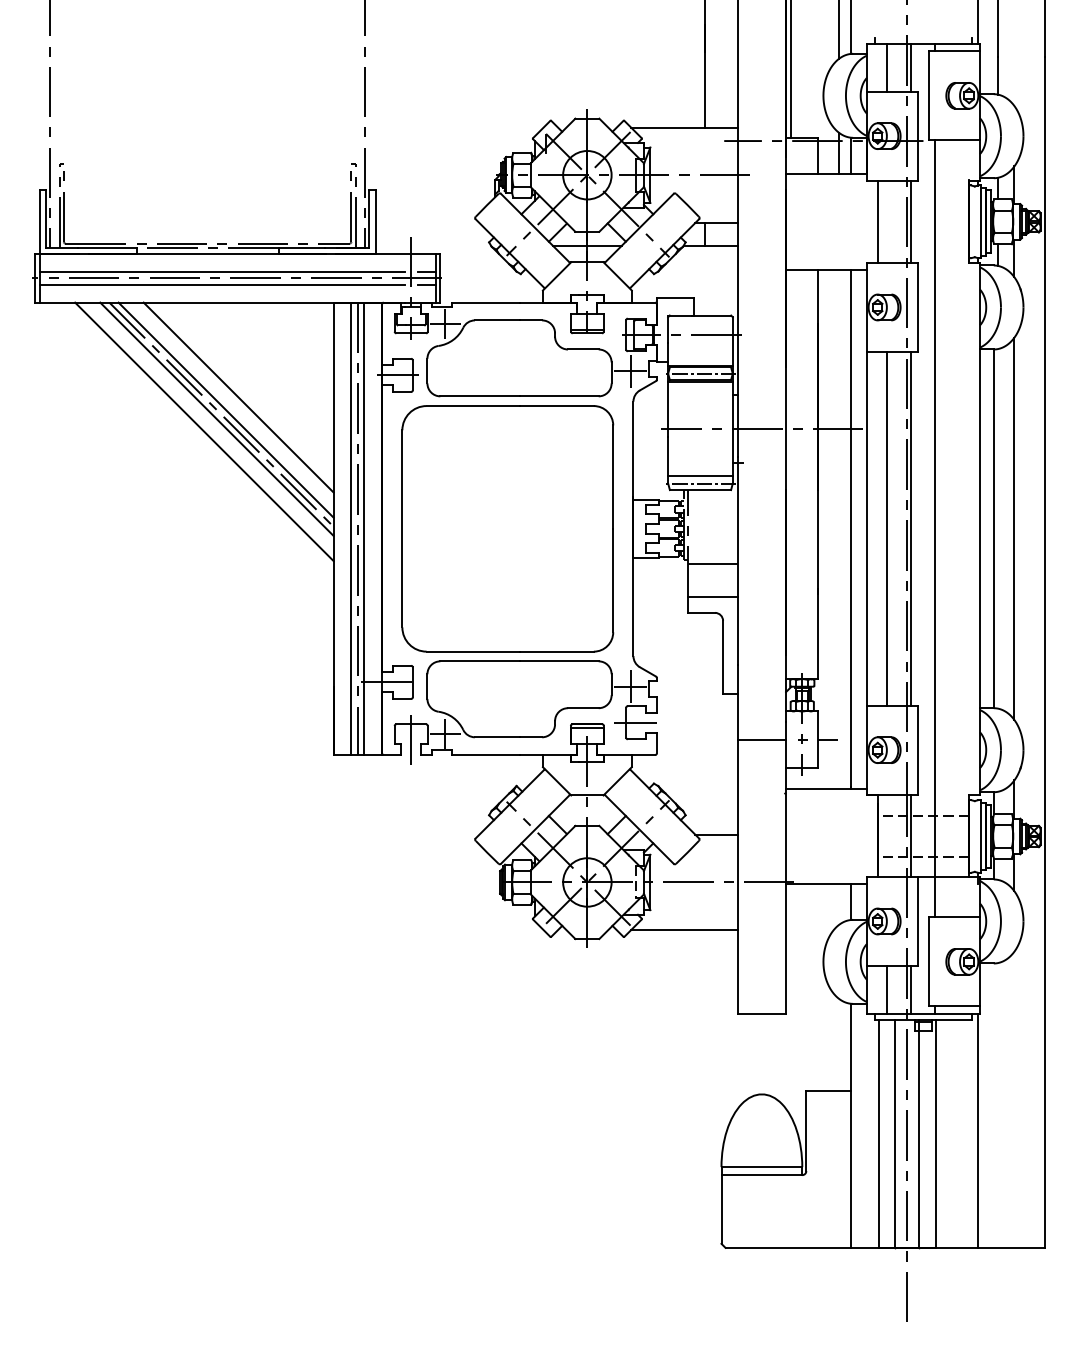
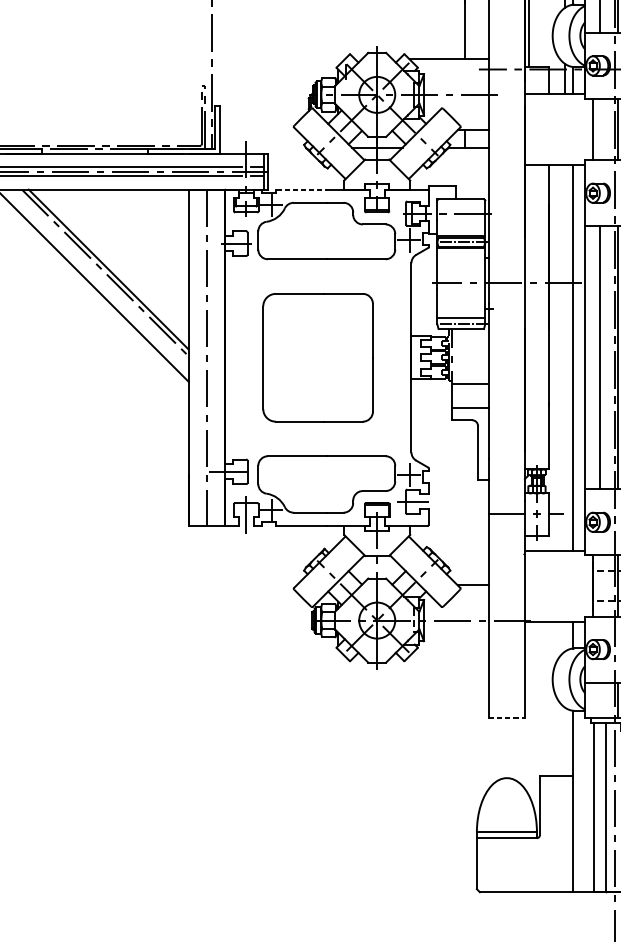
line: (485, 302) -> (301, 189), solid -> dashed
line: (238, 397) -> (117, 260), removed
line: (216, 419) -> (101, 276), removed
line: (351, 528) -> (201, 357), removed
line: (364, 528) -> (211, 357), removed
part: (507, 528) -> (317, 357), size x0.7
line: (684, 930) -> (449, 656), removed
line: (887, 989) -> (600, 700), removed
line: (762, 1013) -> (507, 717), solid -> dashed

